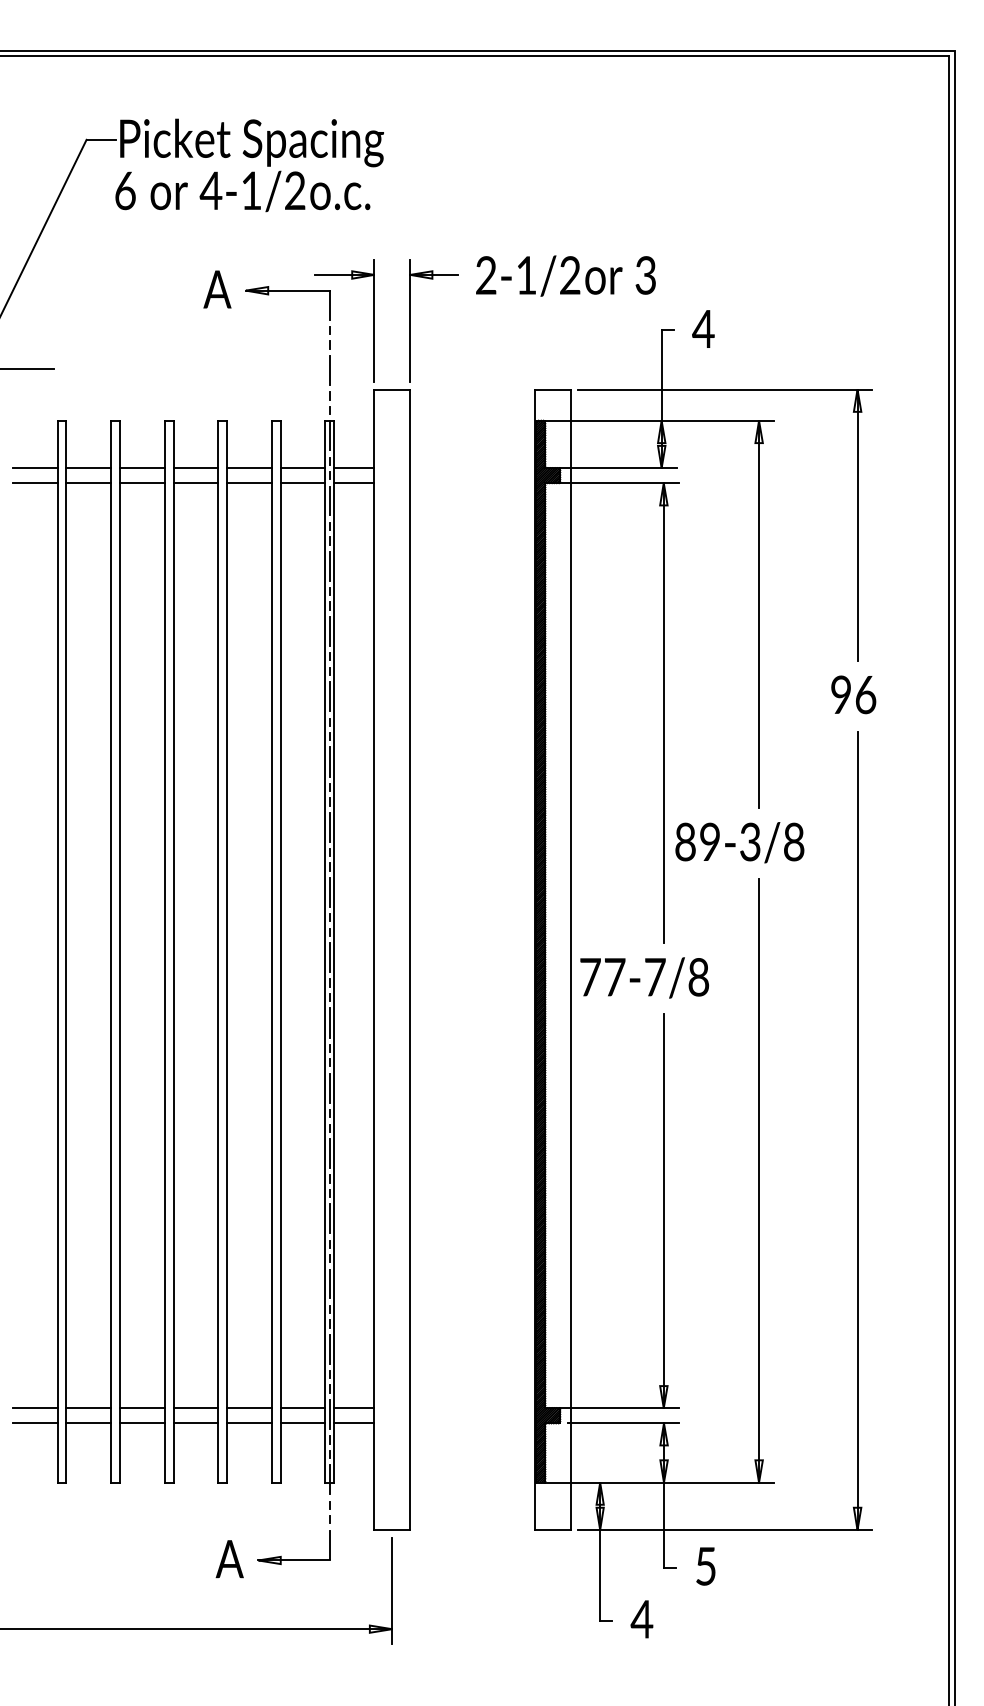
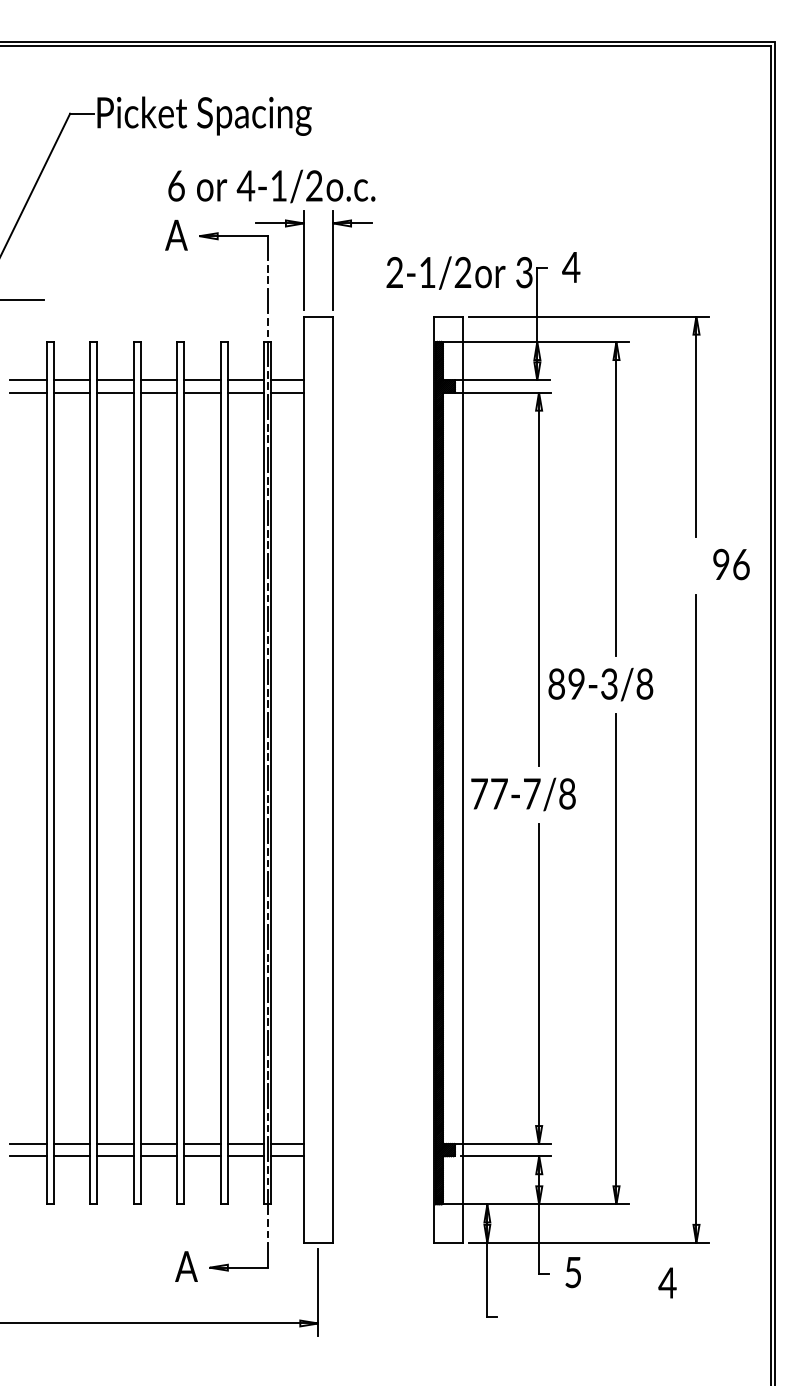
text: (242, 191) -> (271, 186), moved
text: (565, 275) -> (459, 272), moved
text: (853, 694) -> (731, 564), moved
text: (641, 1619) -> (667, 1283), moved

